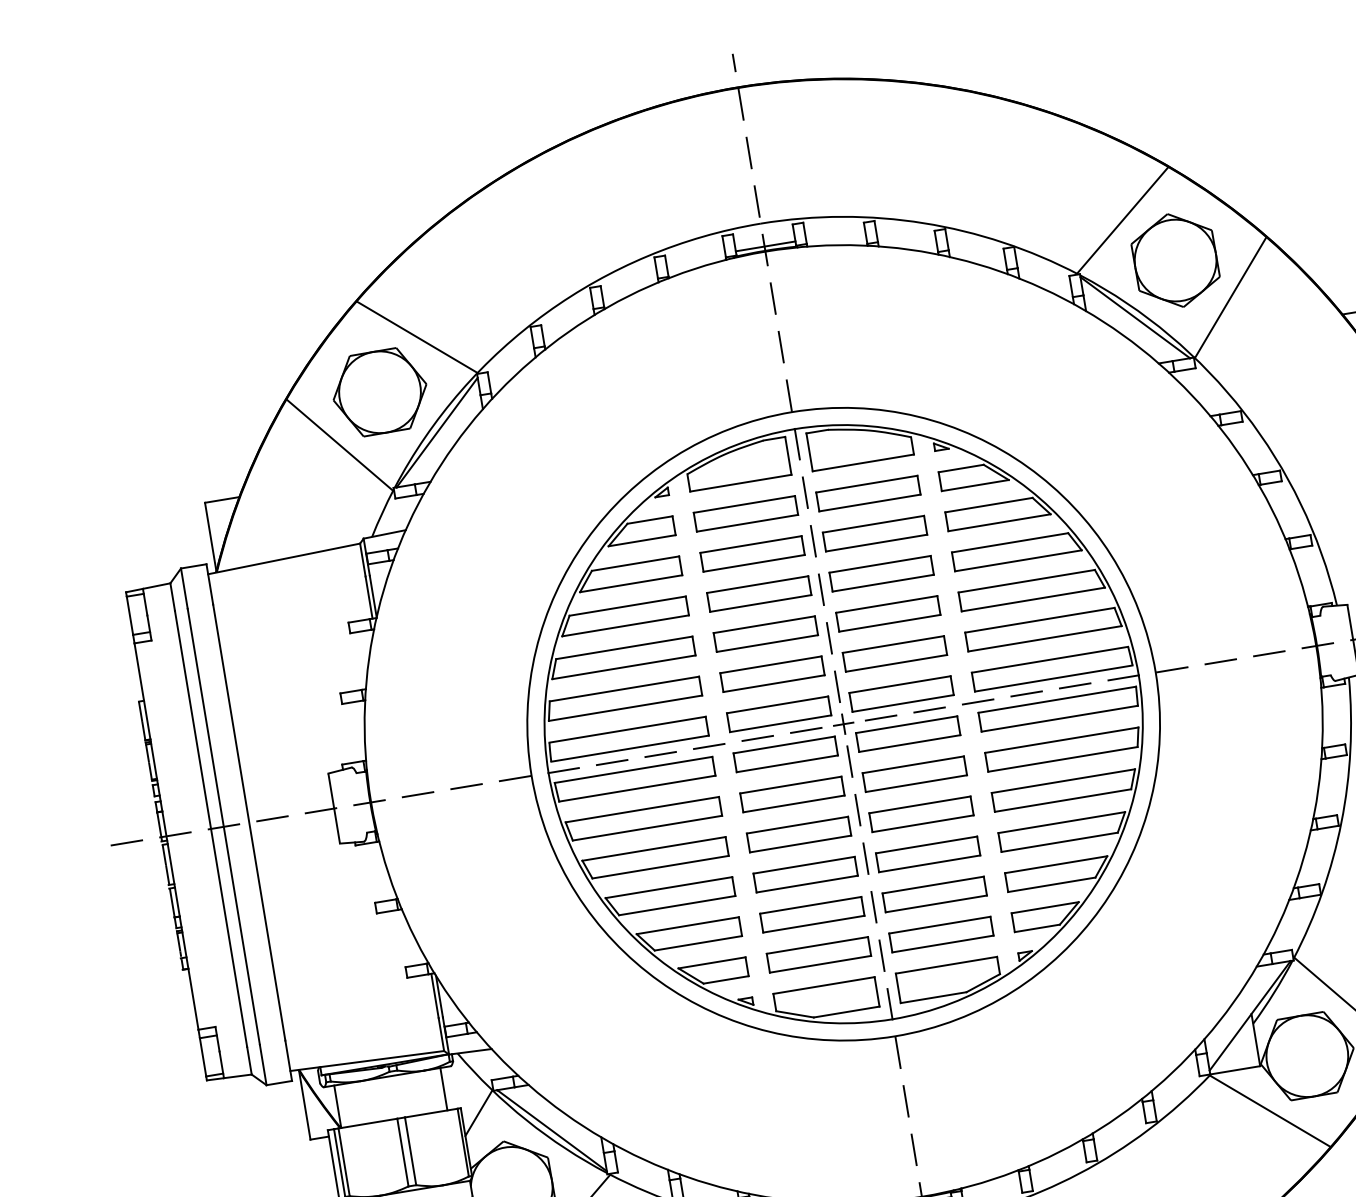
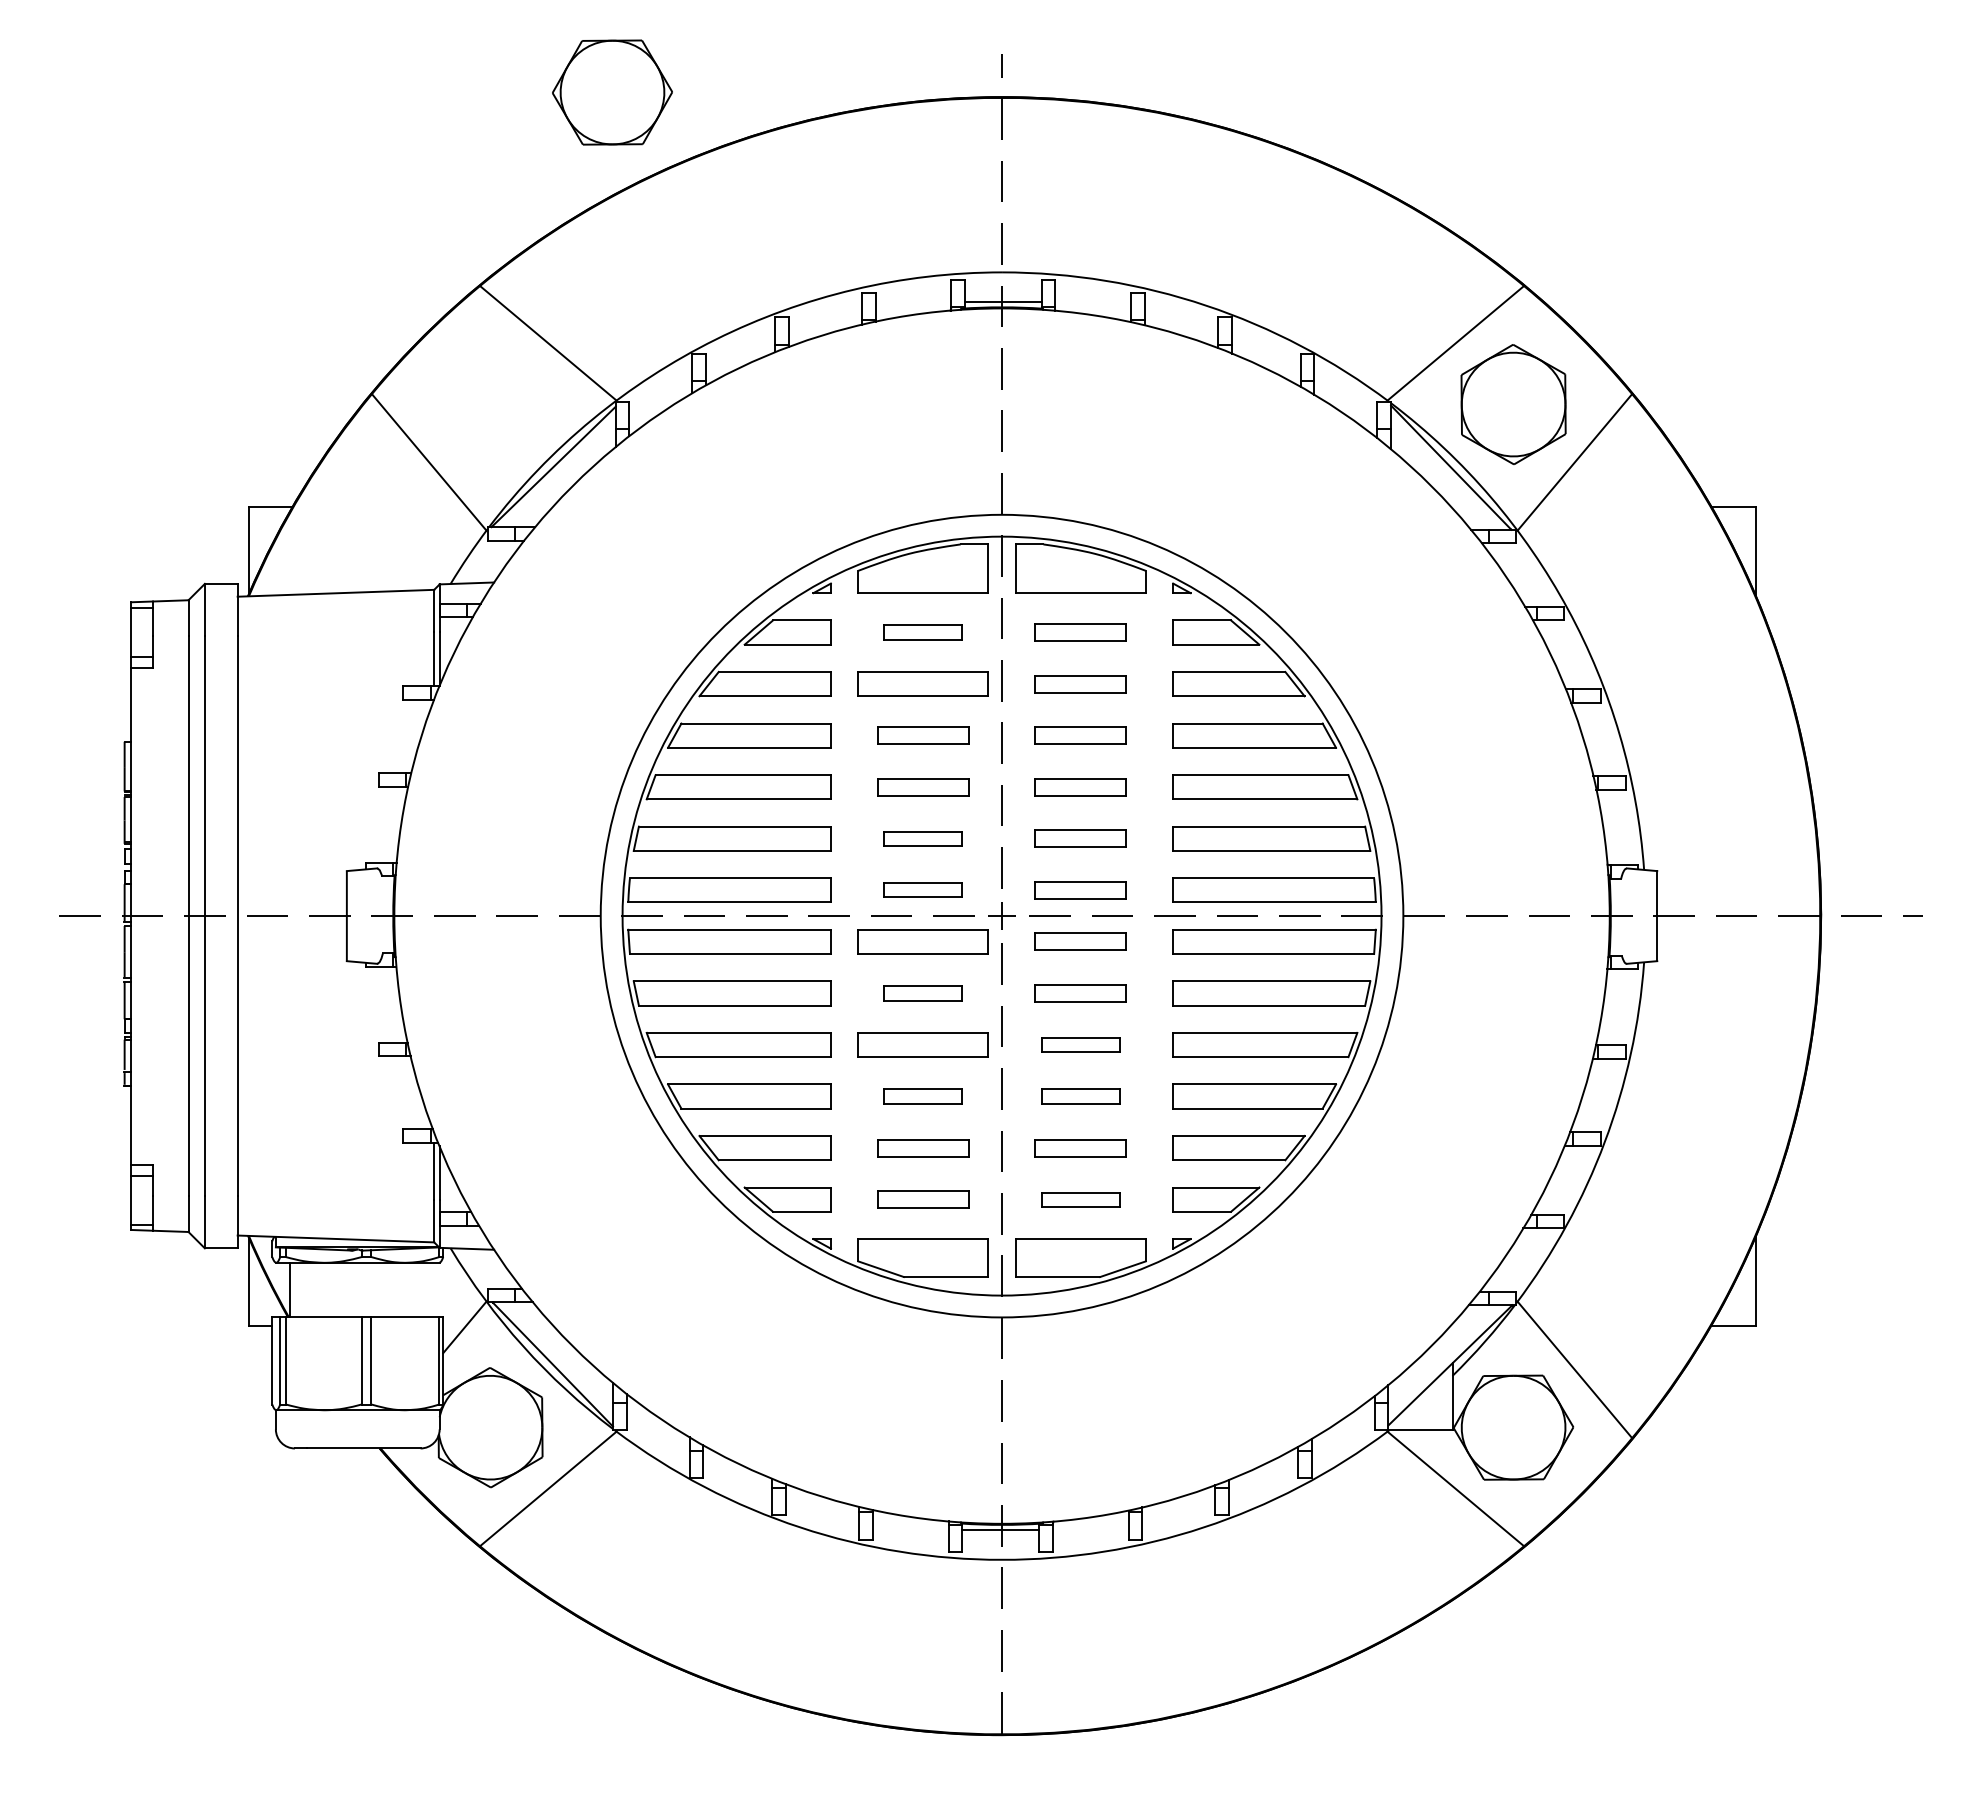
part: (380, 392) -> (612, 92), moved
part: (868, 493) -> (1080, 632), size x0.7
part: (745, 513) -> (922, 632), size x0.6
part: (874, 533) -> (1080, 683), size x0.7
part: (881, 573) -> (1080, 735), size x0.7
part: (758, 594) -> (922, 735), size x0.7
part: (887, 613) -> (1080, 786), size x0.7
part: (765, 633) -> (922, 786), size x0.7
part: (894, 653) -> (1080, 838), size x0.7
part: (771, 674) -> (922, 838), size x0.6
part: (901, 693) -> (1080, 889), size x0.7
part: (778, 713) -> (922, 889), size x0.6
part: (907, 733) -> (1080, 941), size x0.7
part: (914, 774) -> (1080, 993), size x0.7
part: (791, 794) -> (922, 993), size x0.6
part: (921, 813) -> (1080, 1044), size x0.6
part: (927, 854) -> (1080, 1096), size x0.6
part: (805, 874) -> (922, 1096), size x0.6
part: (934, 894) -> (1080, 1147), size x0.7
part: (811, 914) -> (922, 1147), size x0.7
part: (941, 934) -> (1080, 1199), size x0.6
part: (818, 954) -> (922, 1199), size x0.7
line: (444, 1088) -> (426, 1289), removed

